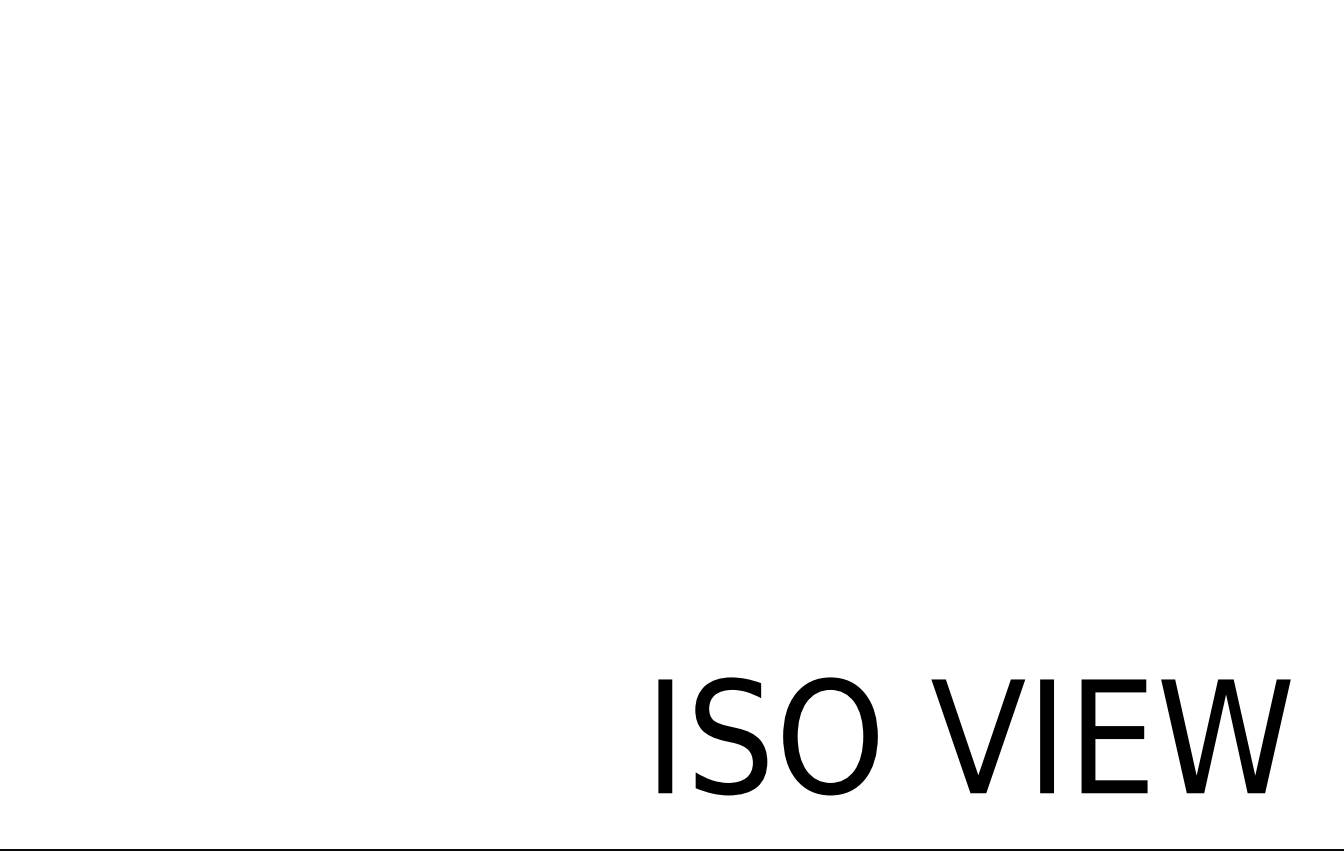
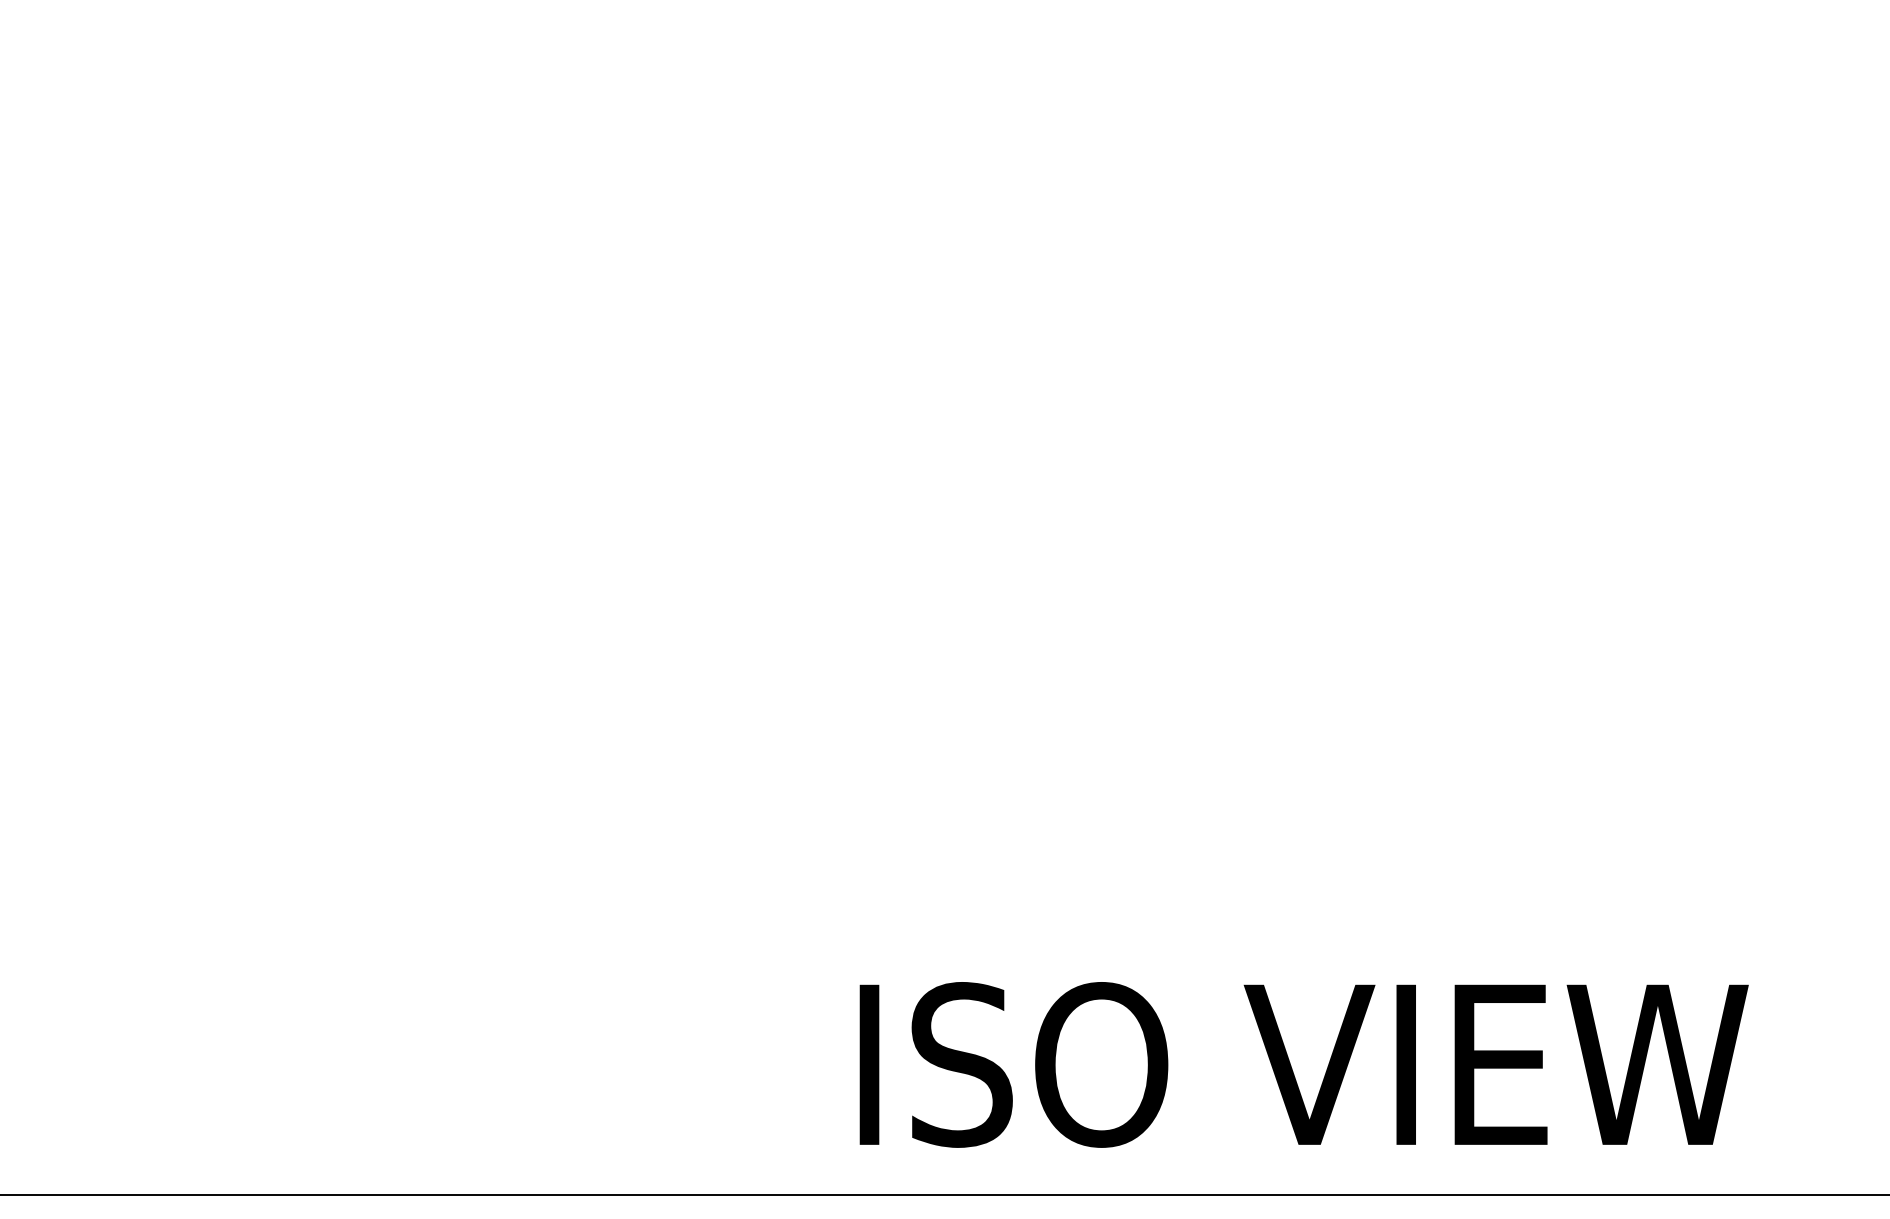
text: (974, 736) -> (1304, 1065), moved

